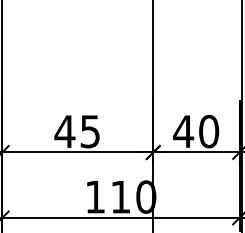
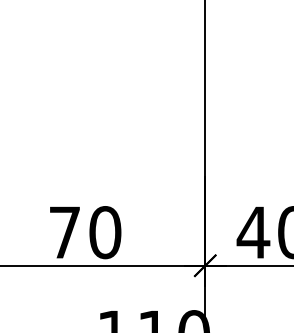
text: (77, 131) -> (84, 232), 45 -> 70

